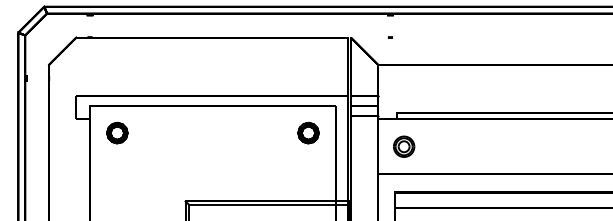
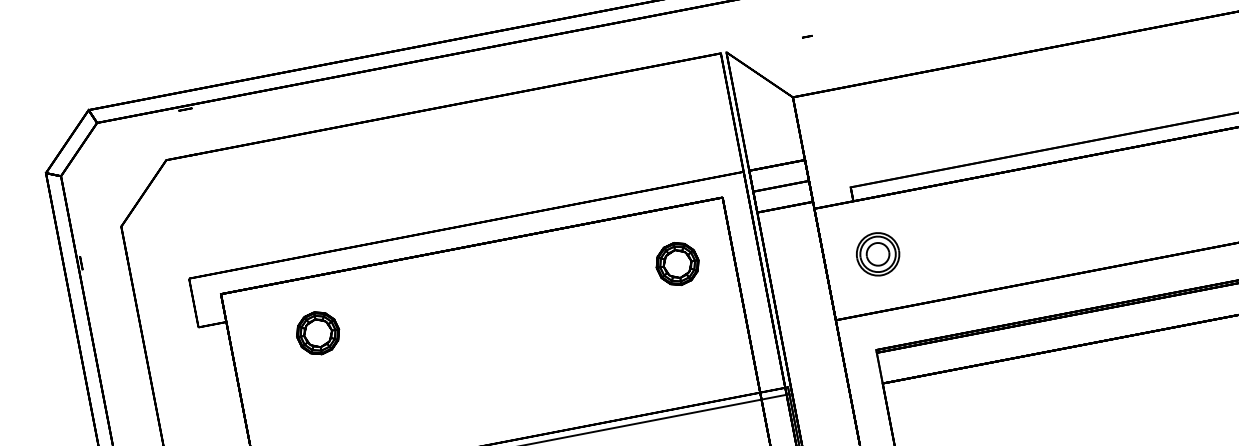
part: (117, 132) -> (318, 331), moved

